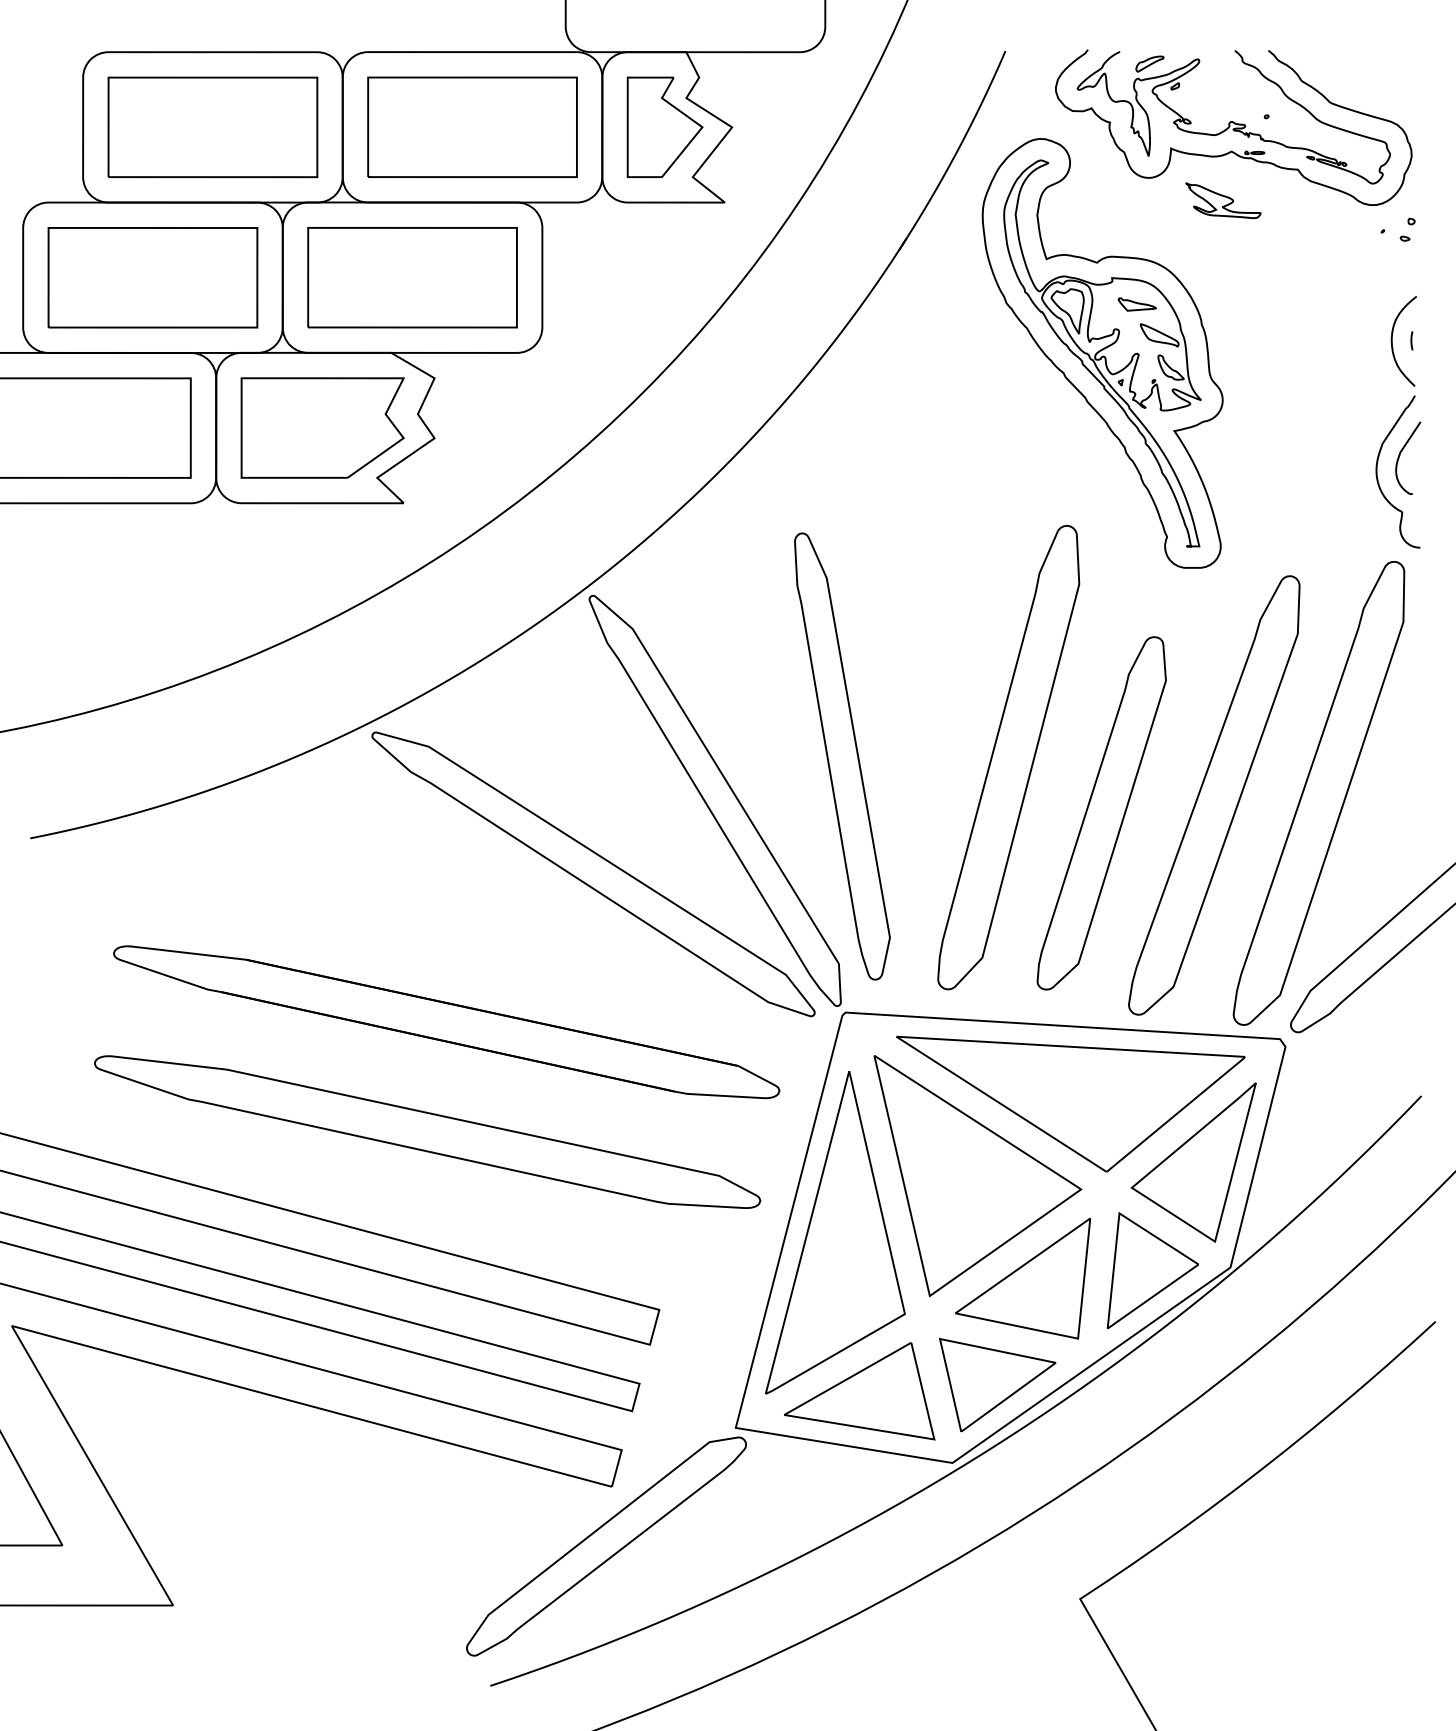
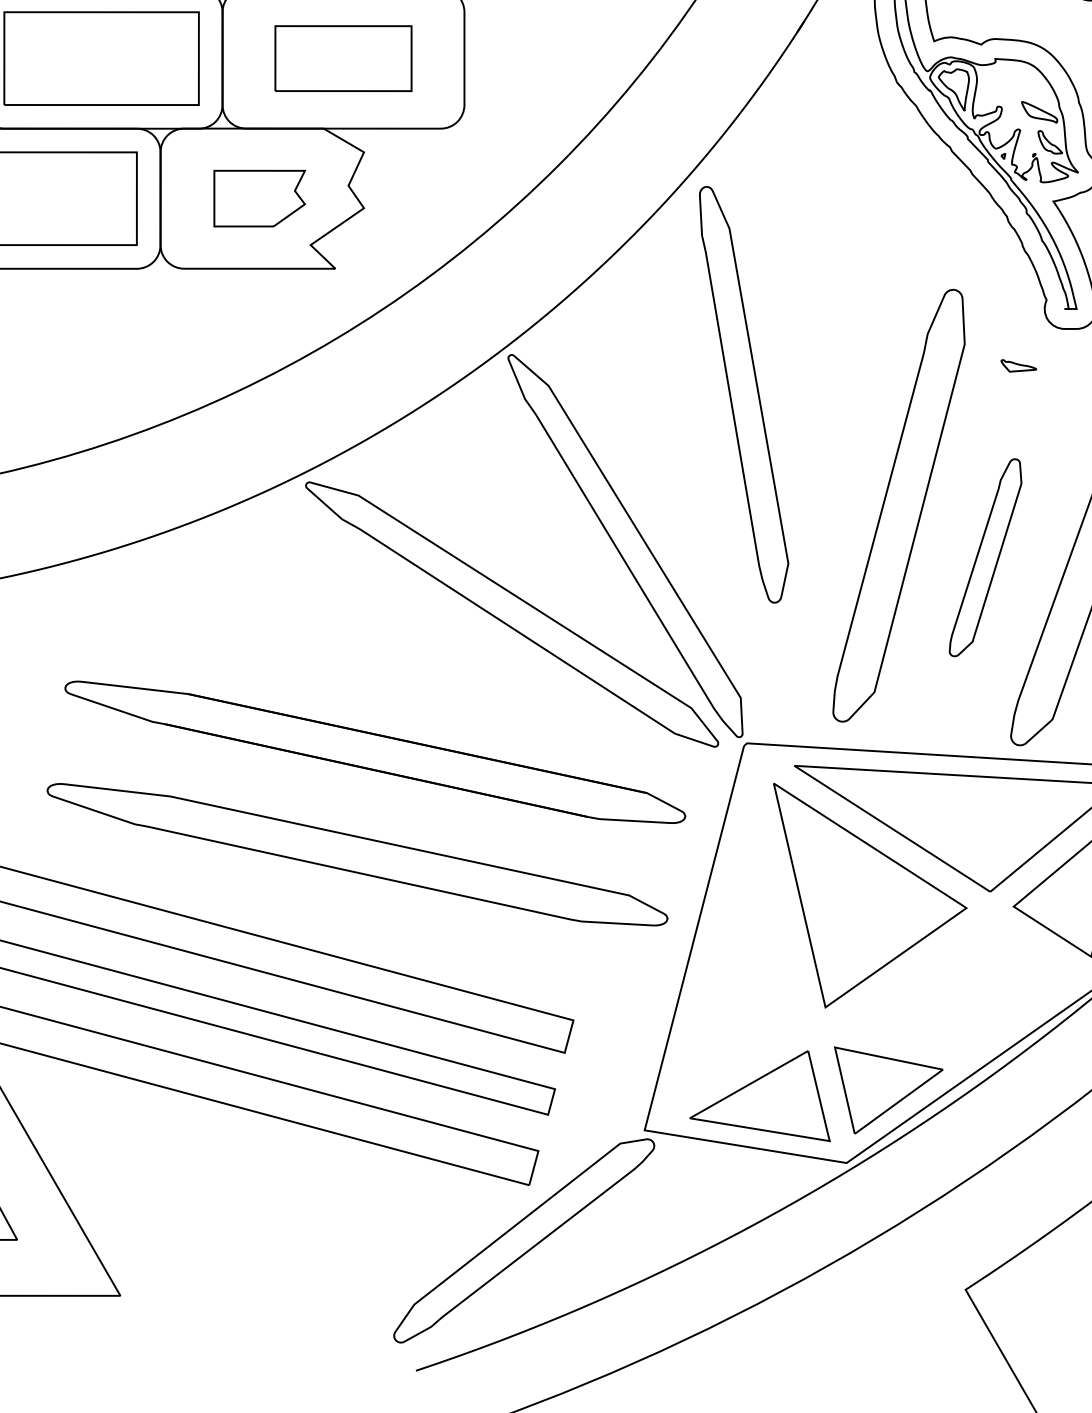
part: (412, 277) -> (343, 58), size x0.7
part: (1136, 304) -> (1018, 365), moved
part: (322, 427) -> (259, 198), size x0.6
part: (842, 756) -> (744, 394), moved
part: (1101, 813) -> (985, 557), size x0.6
part: (835, 1232) -> (737, 948), removed
part: (1152, 1270) -> (1032, 983), removed
part: (1023, 1278) -> (912, 991), removed

